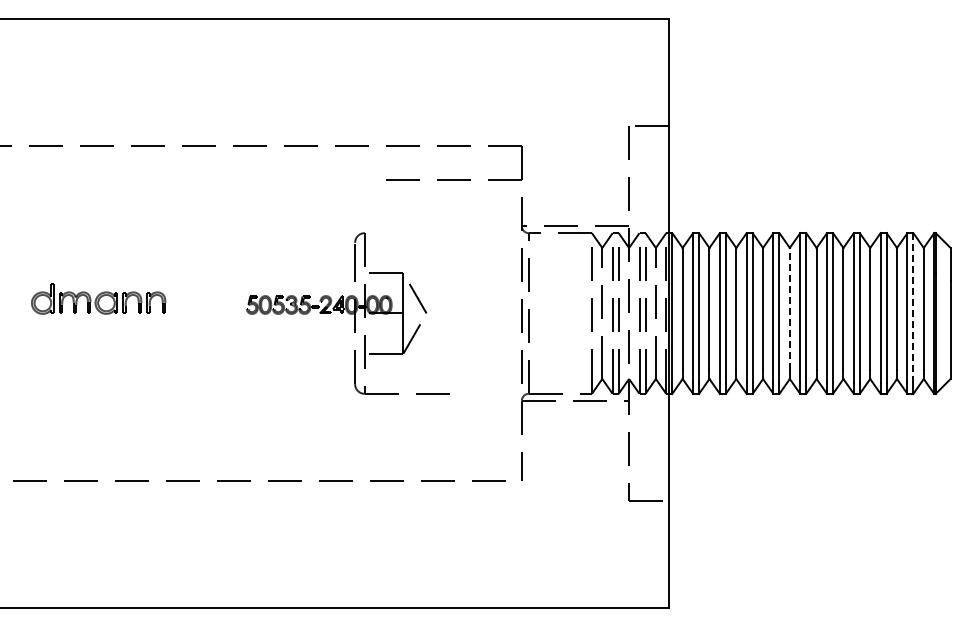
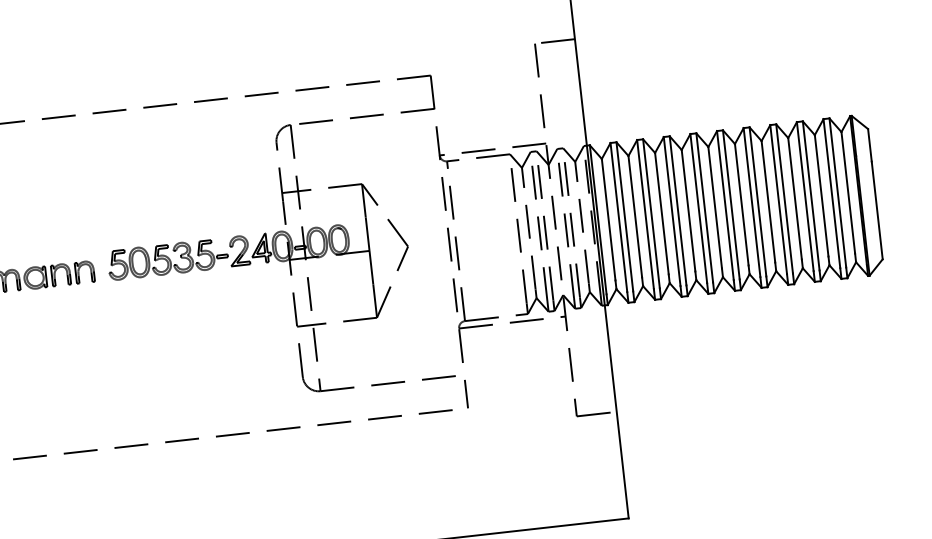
line: (789, 308) -> (714, 207), dashed -> solid
line: (913, 308) -> (837, 193), dashed -> solid
part: (345, 313) -> (274, 261), size x1.67

